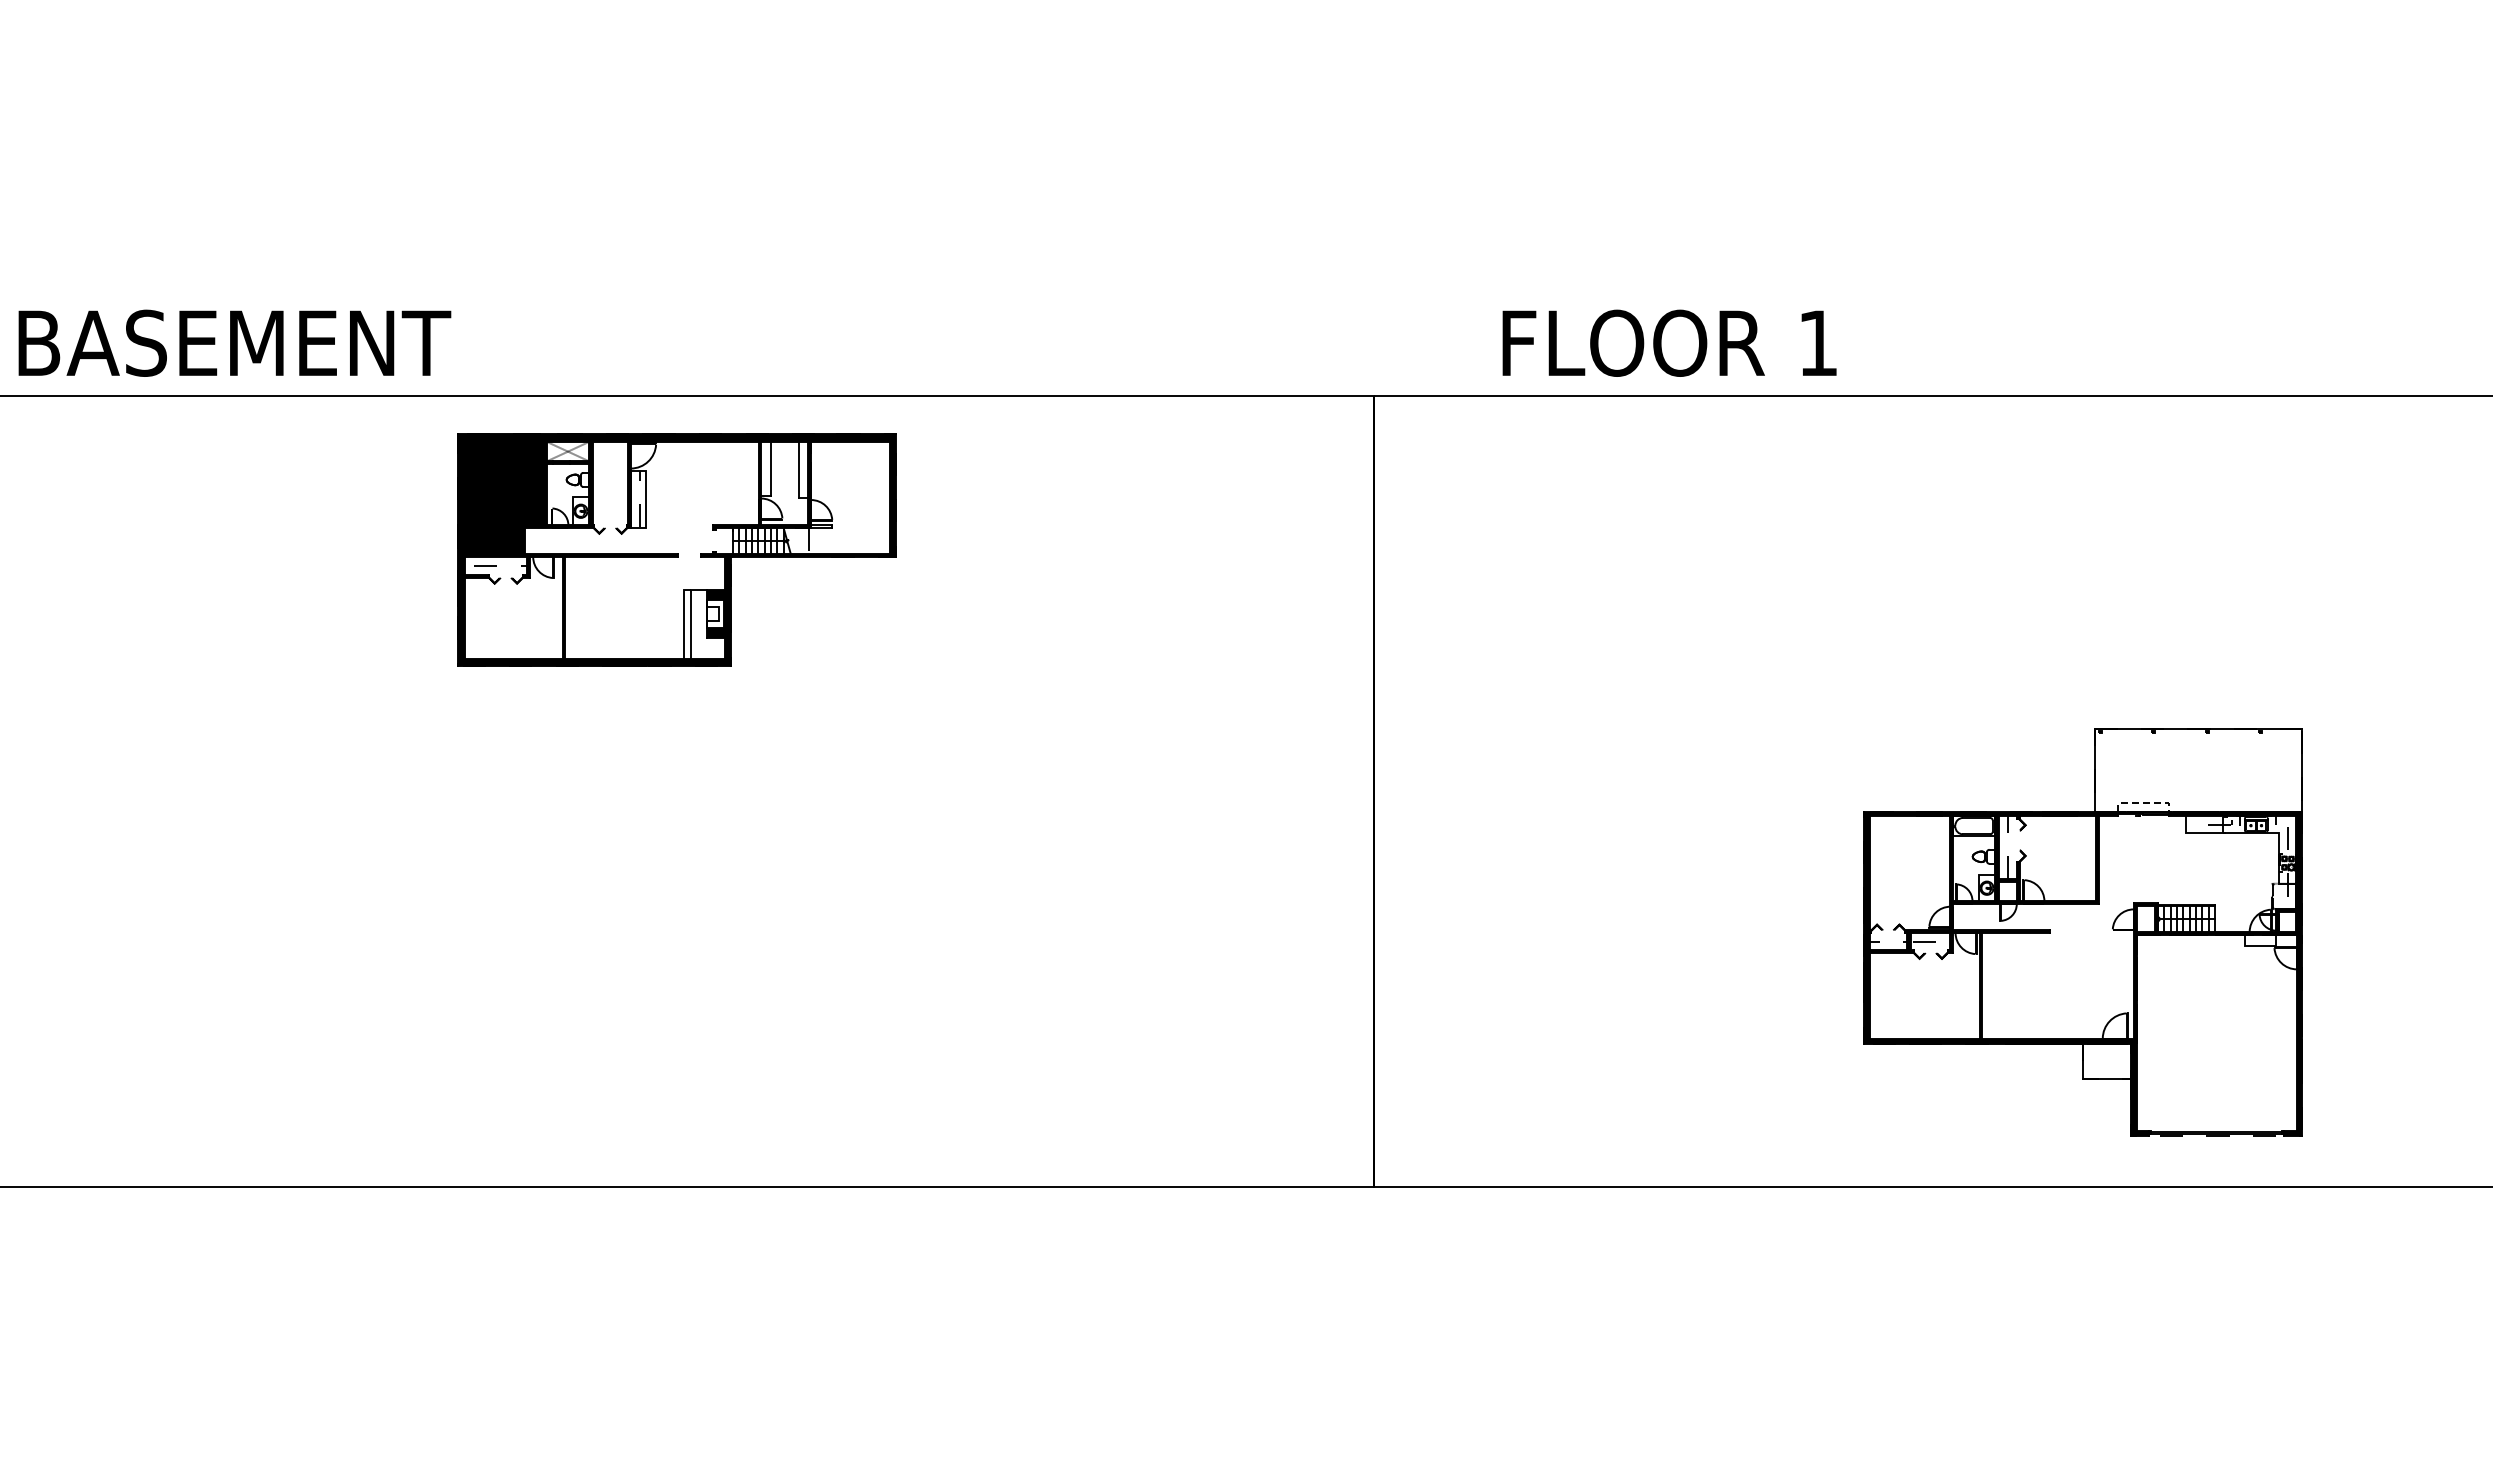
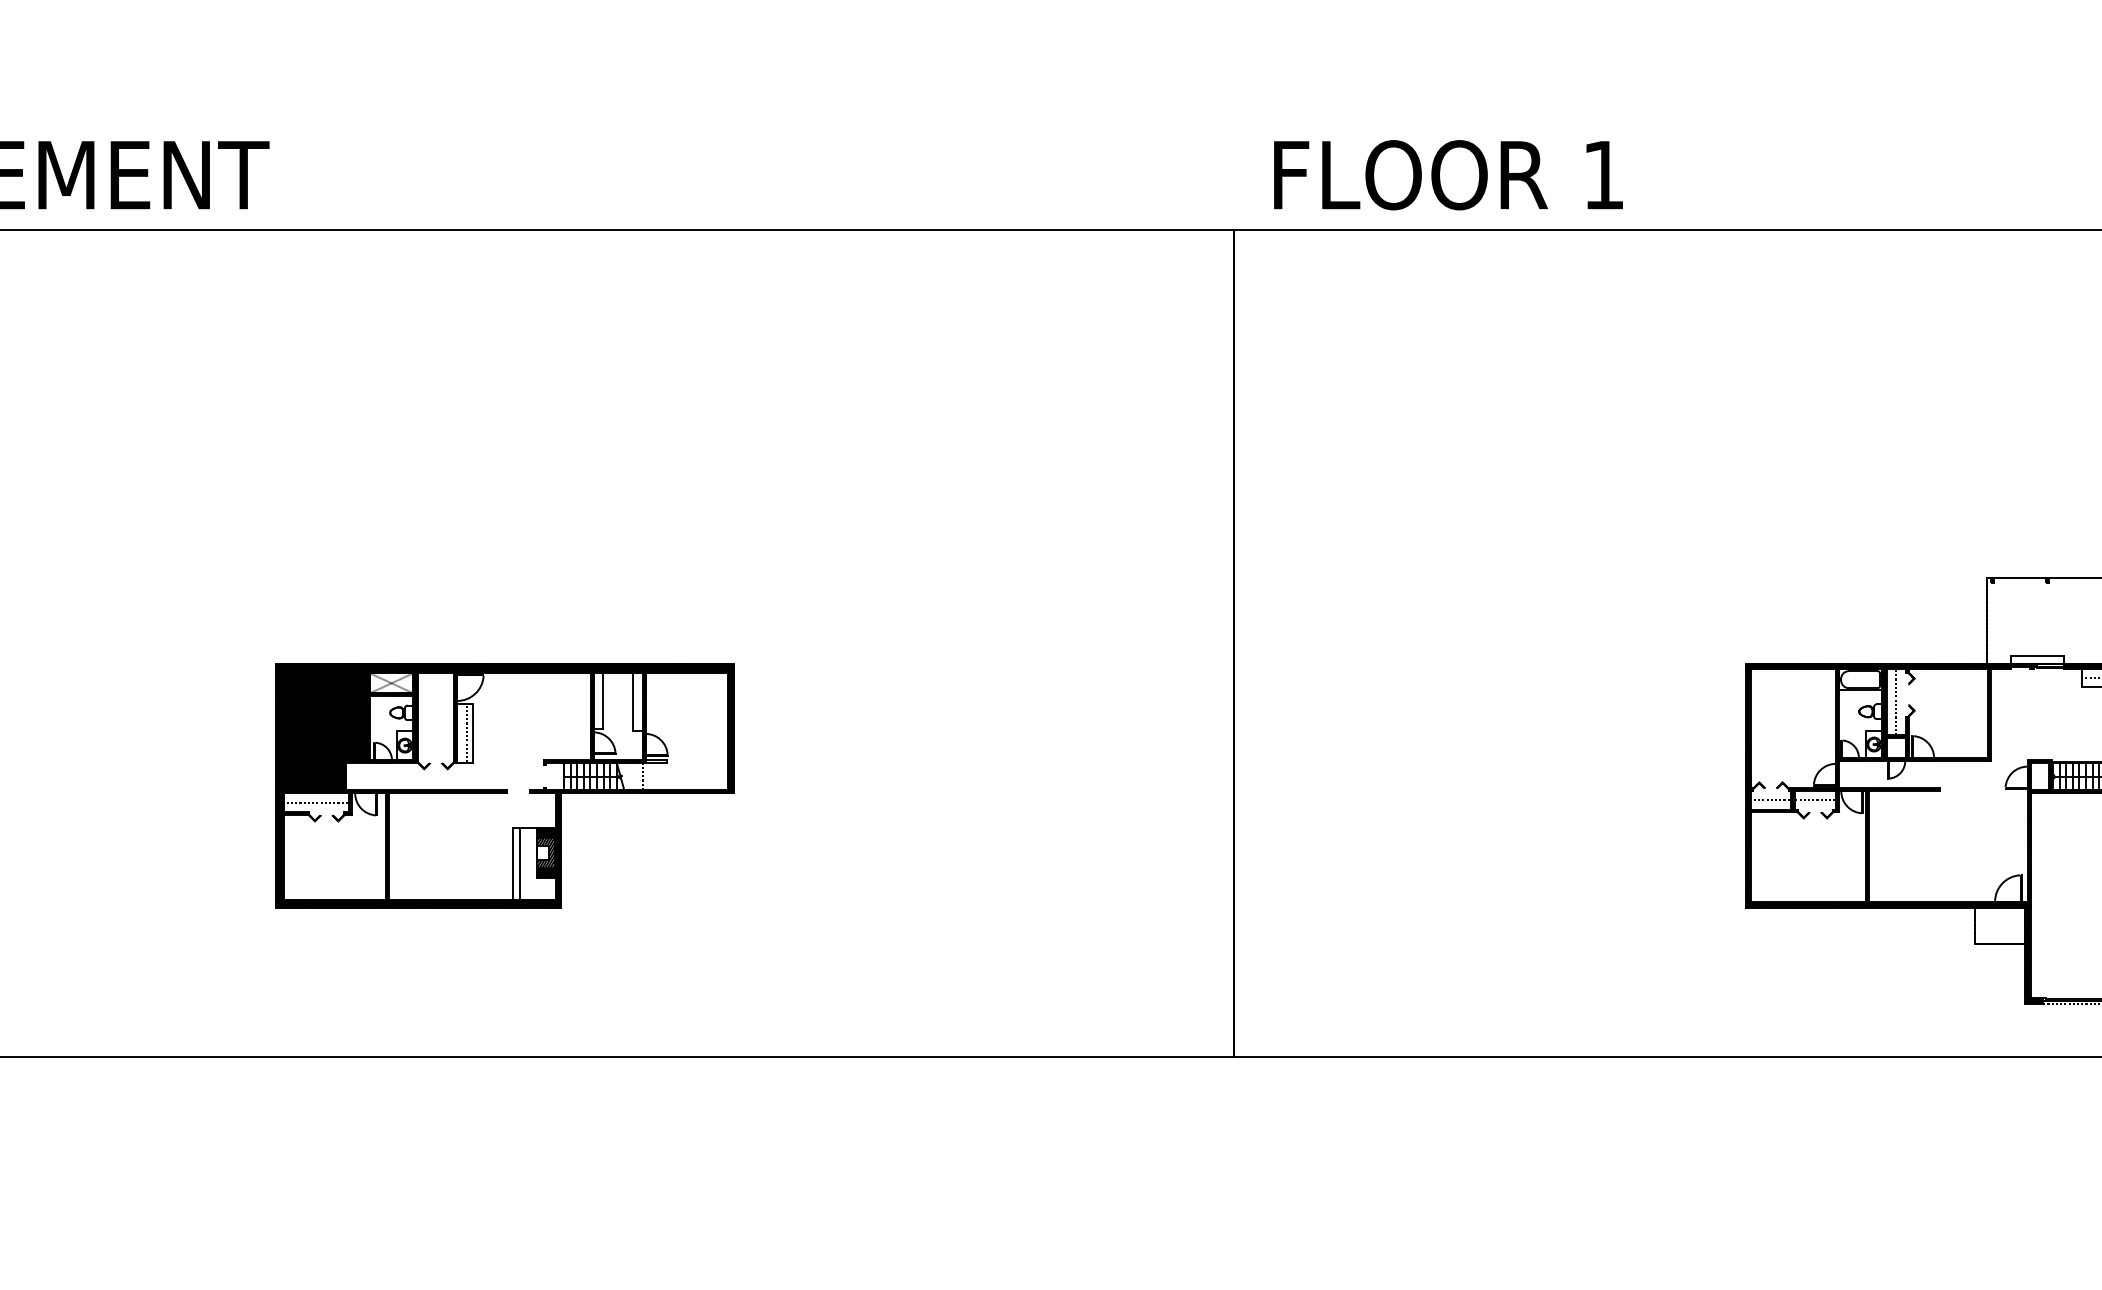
text: (1669, 342) -> (1448, 174), moved
part: (676, 549) -> (504, 785), moved
line: (2143, 803) -> (2037, 656), dashed -> solid

